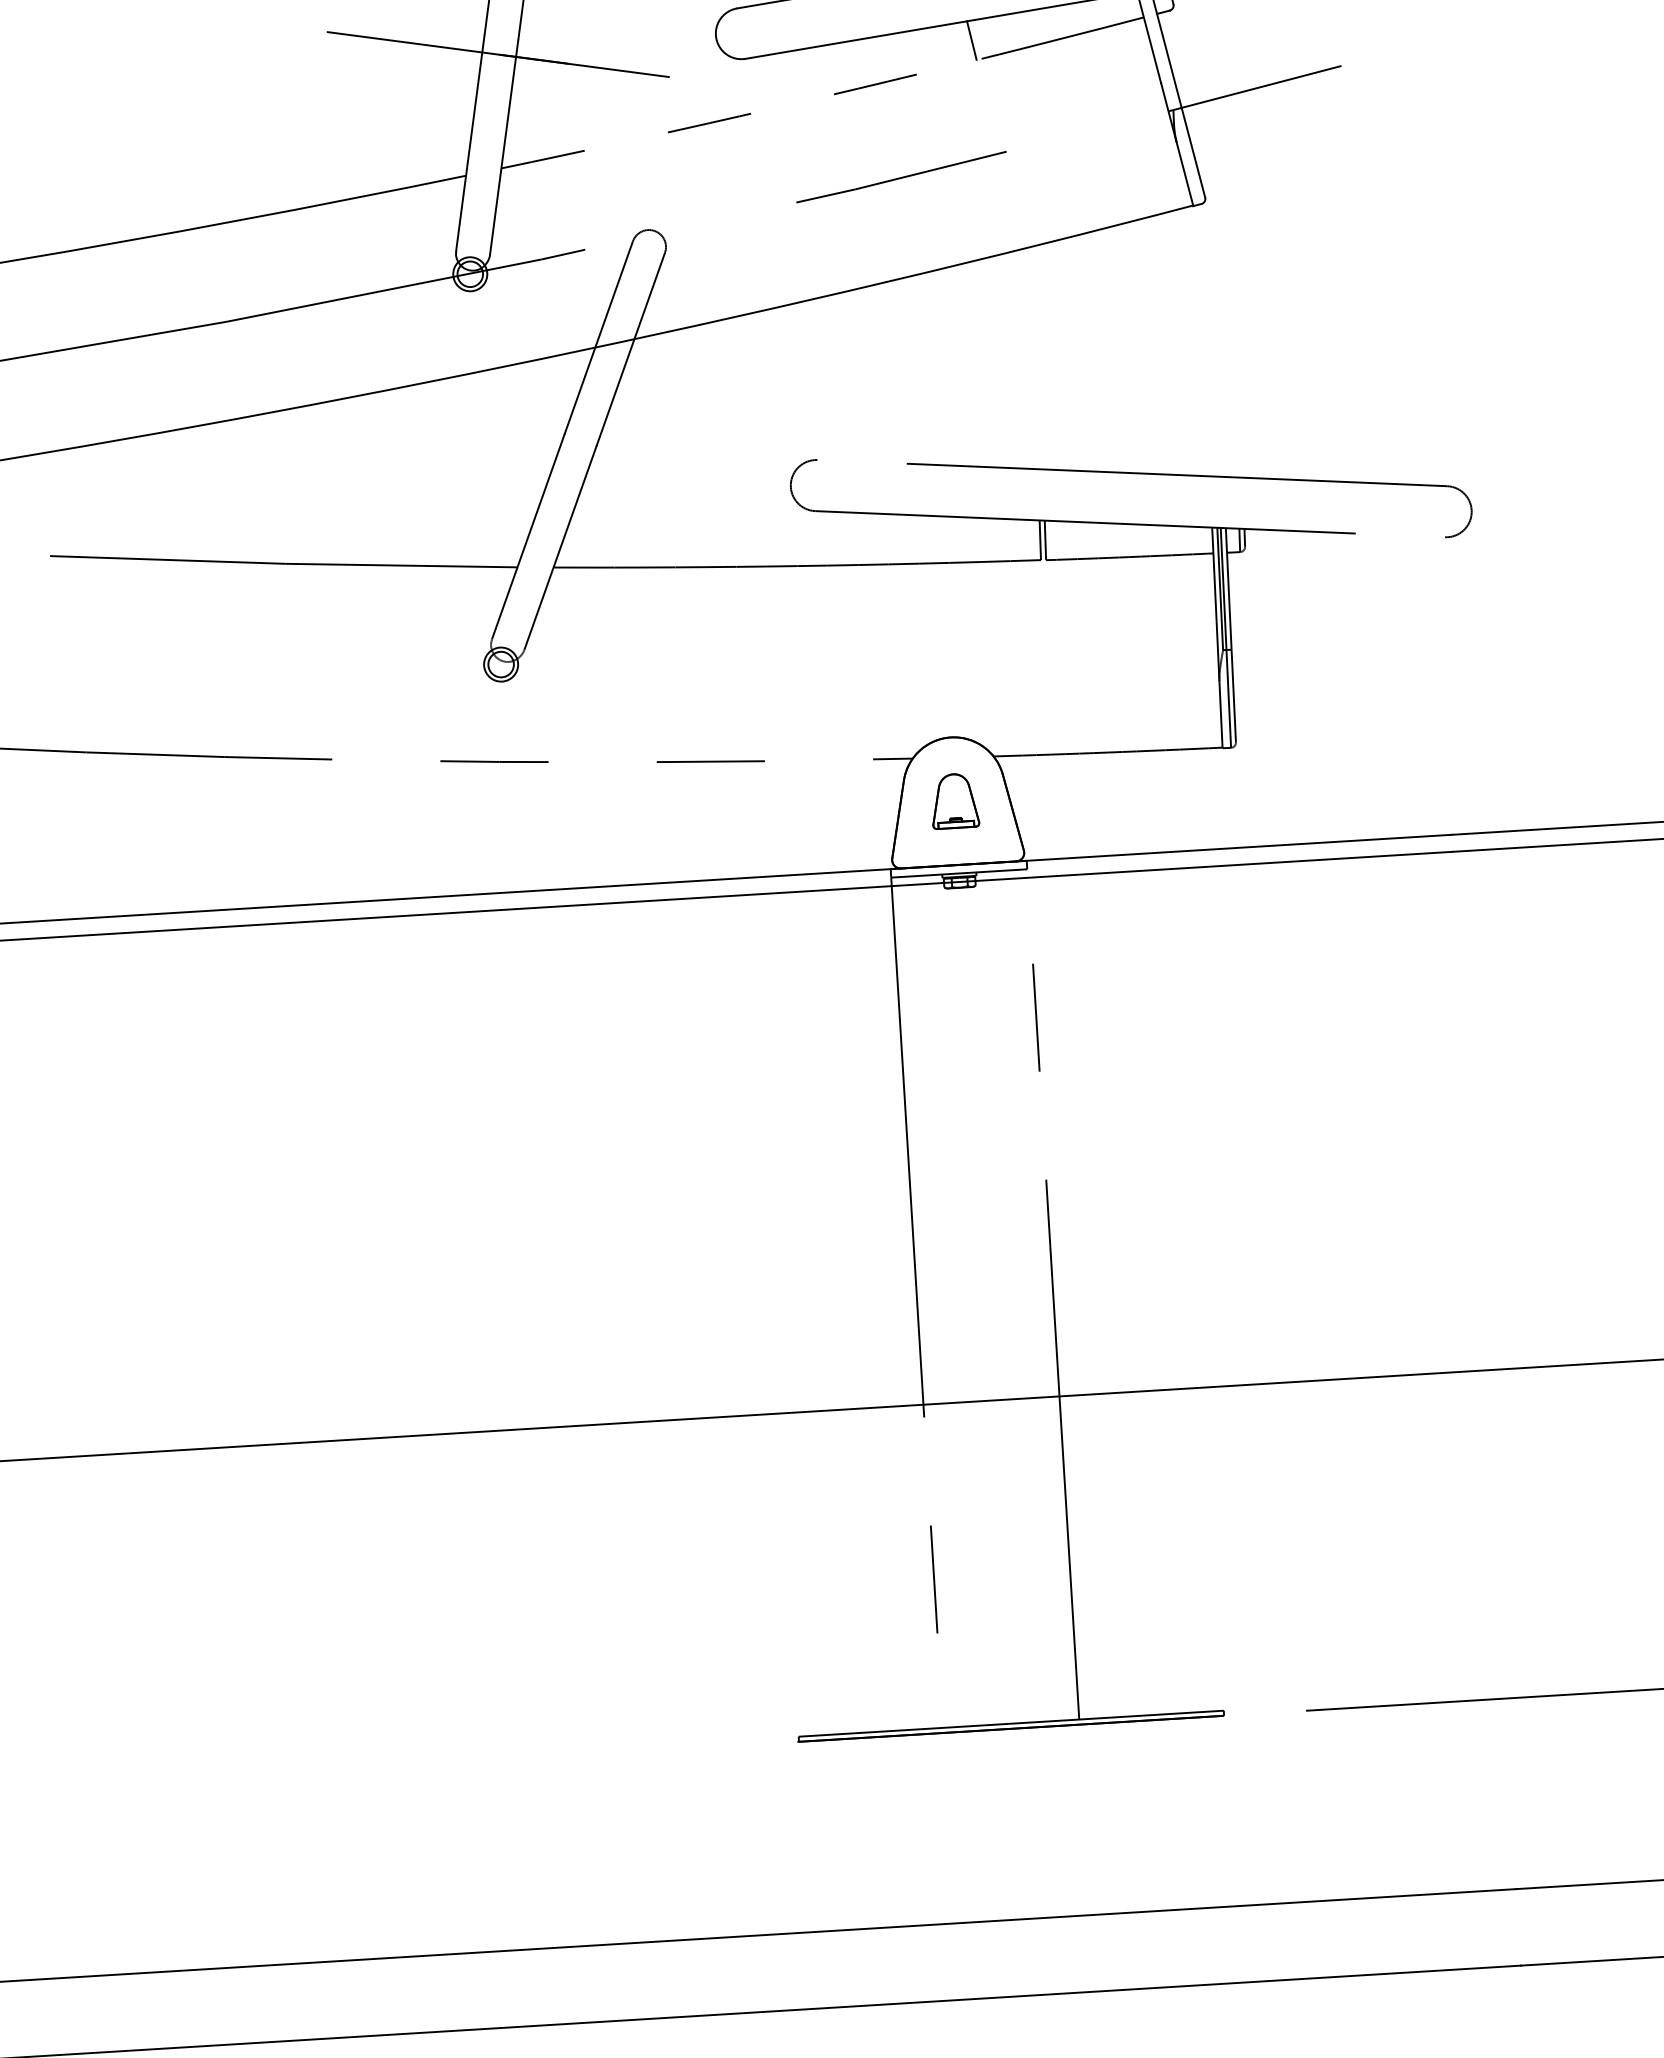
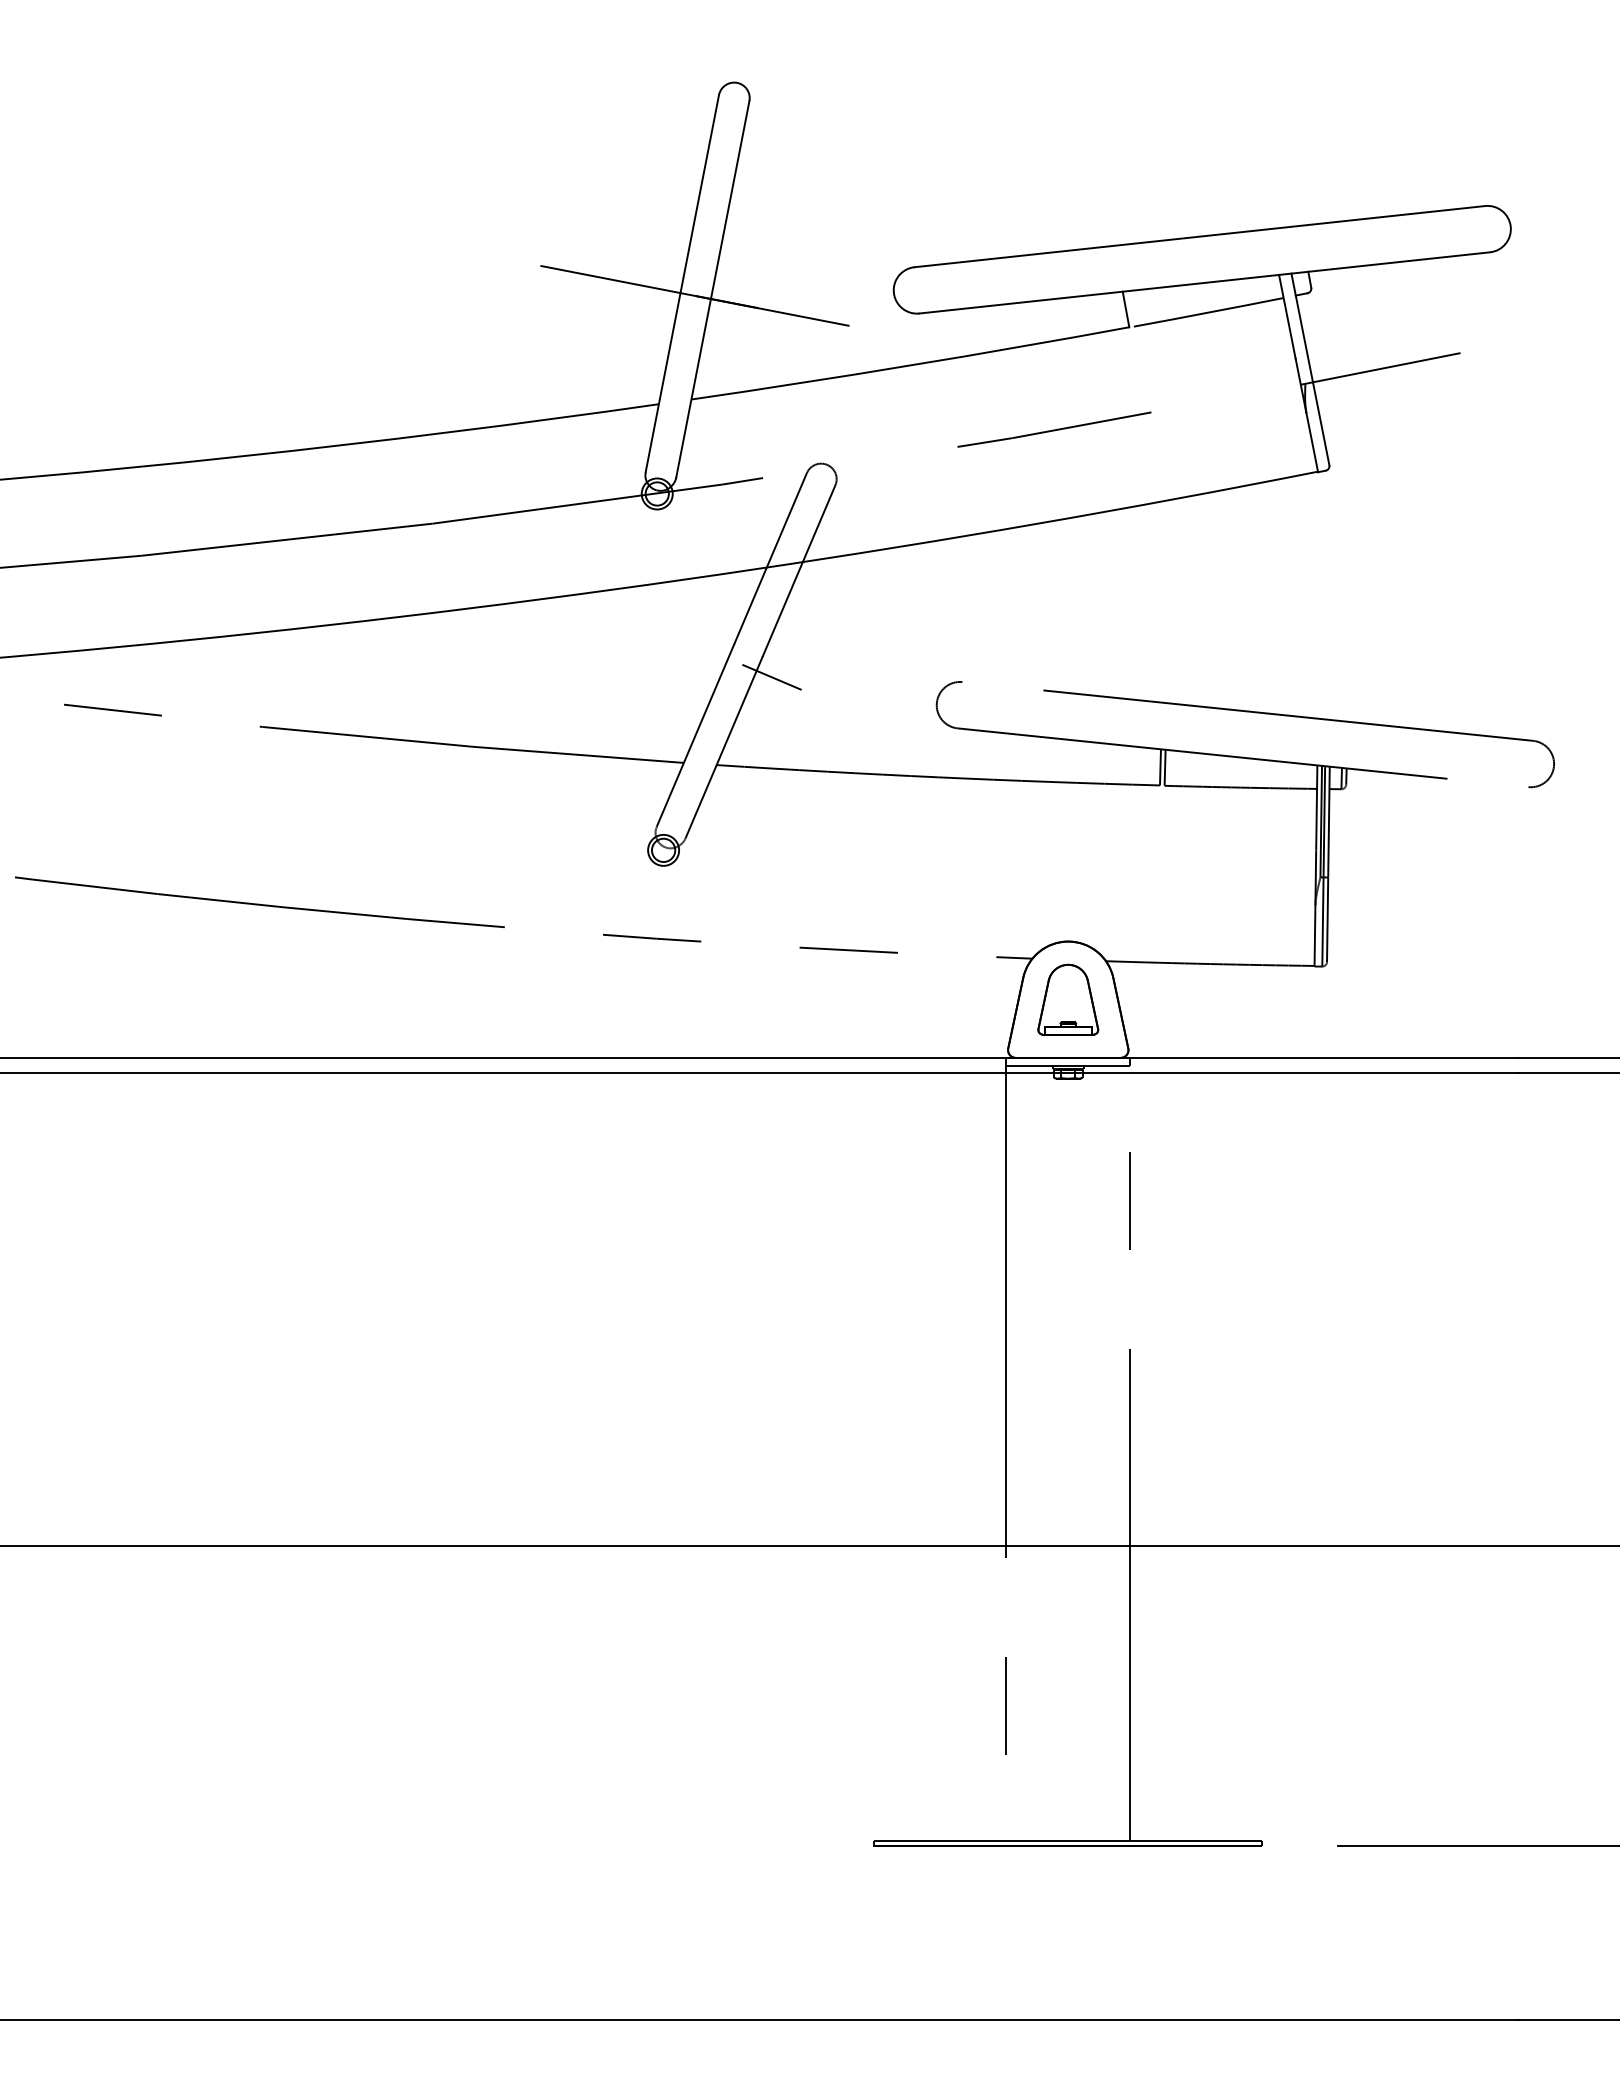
arc: (739, 116) -> (910, 365), dashed -> solid
line: (607, 466) -> (771, 676), added
part: (955, 800) -> (1068, 999), size x1.43

